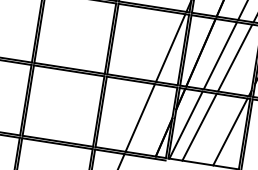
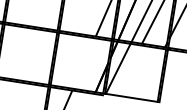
line: (140, 117) -> (84, 63), removed
line: (199, 126) -> (128, 69), removed
line: (230, 131) -> (151, 73), removed

